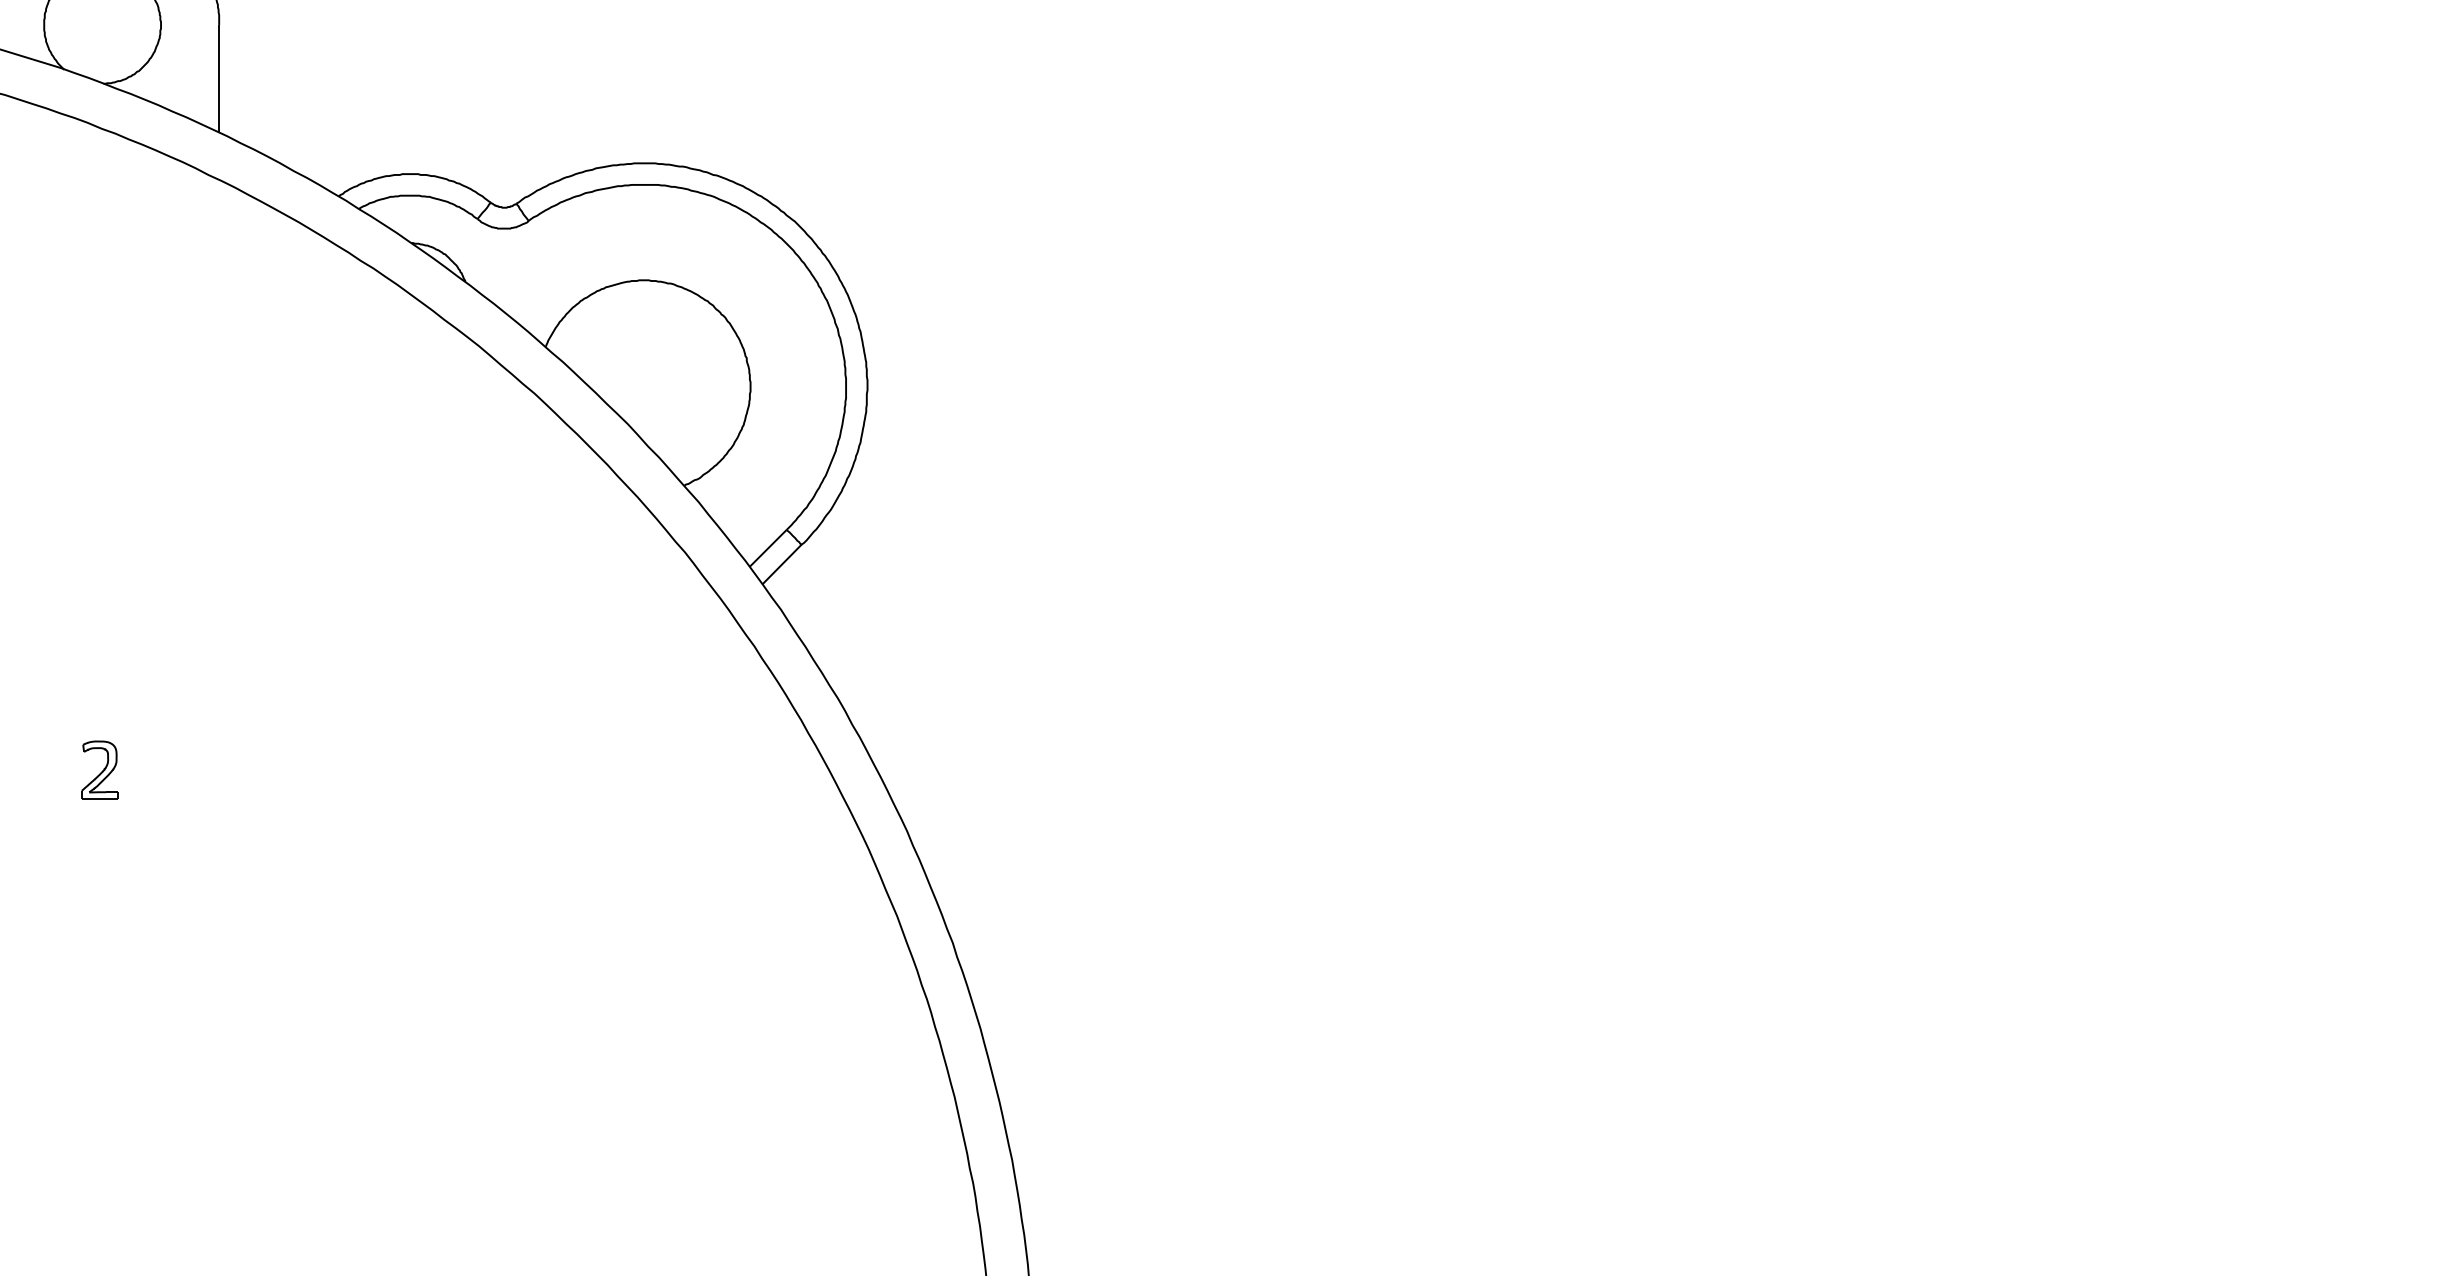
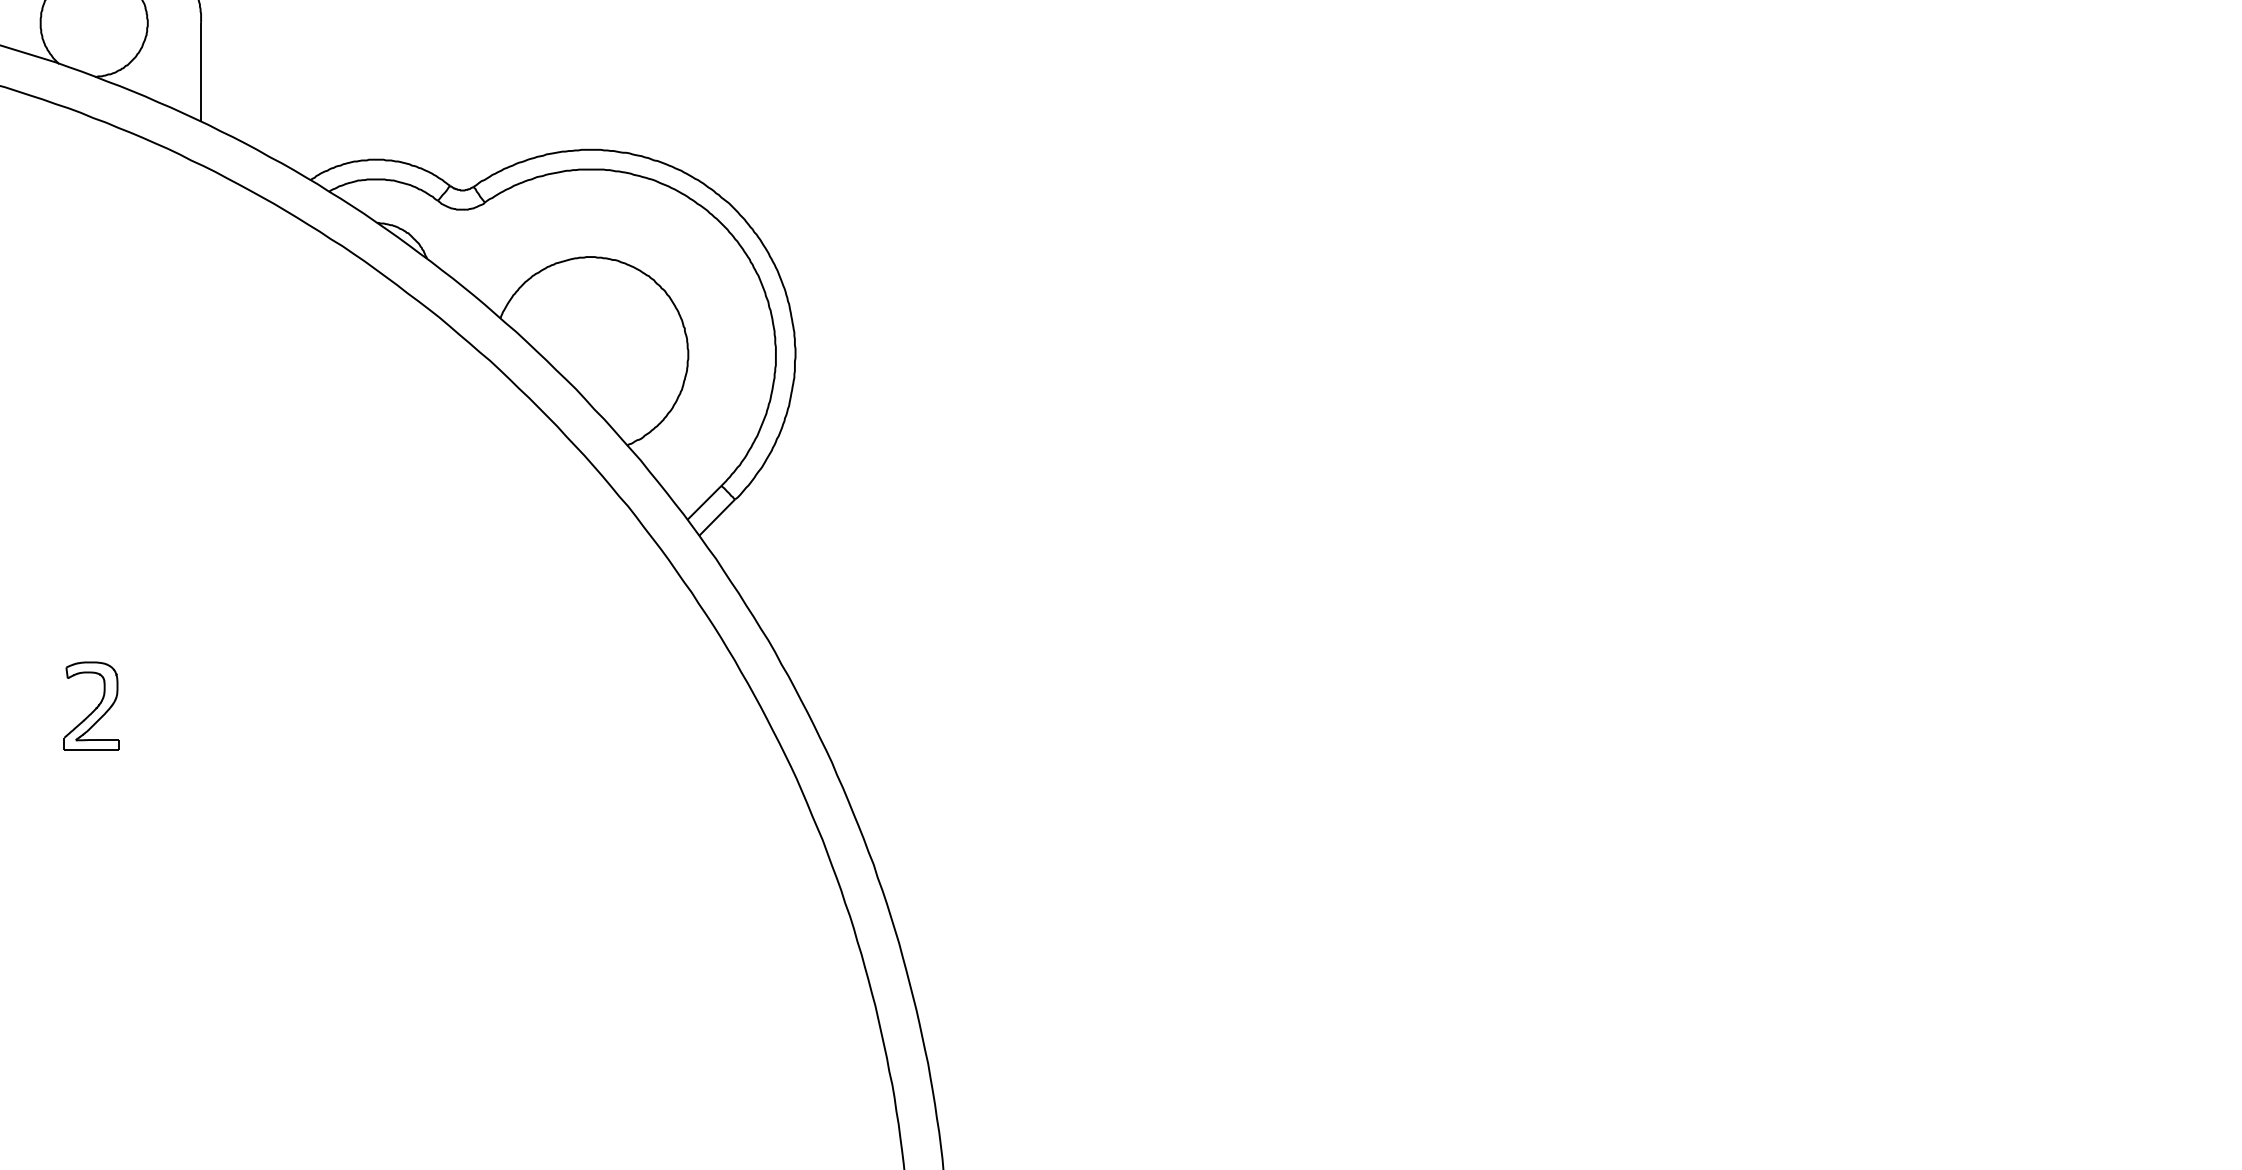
part: (99, 769) -> (91, 705), size x1.67

